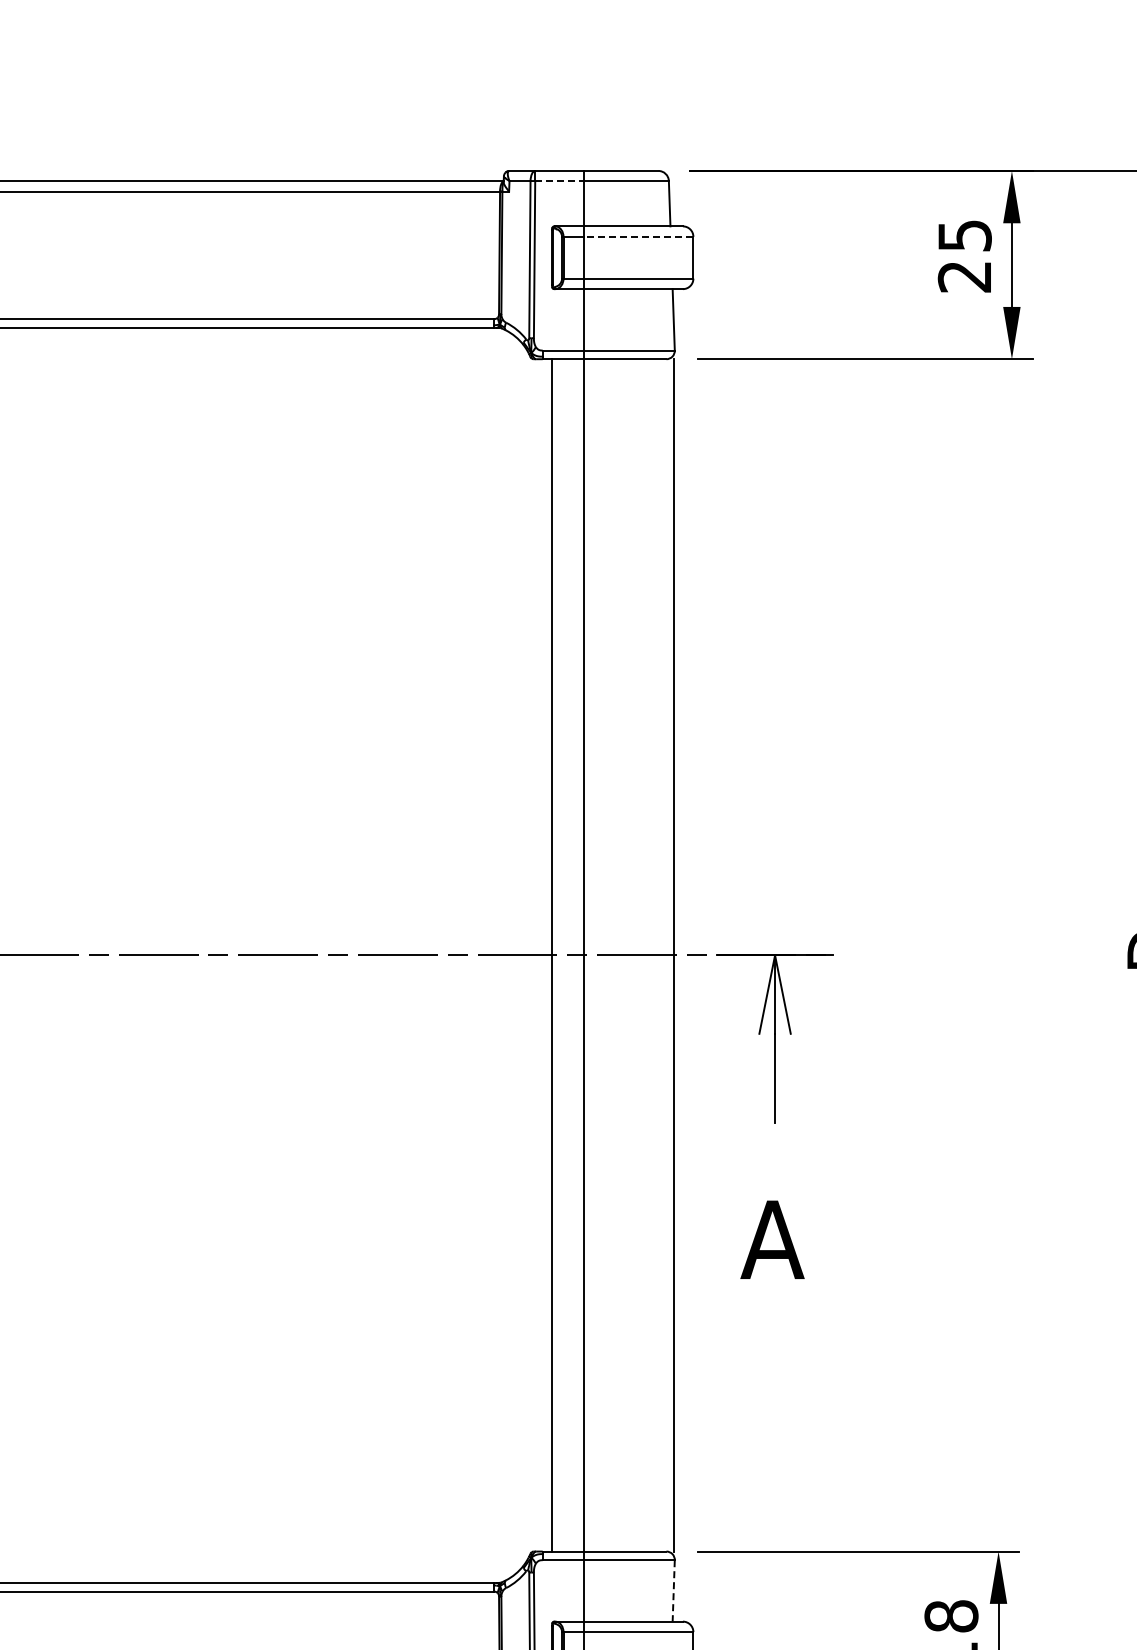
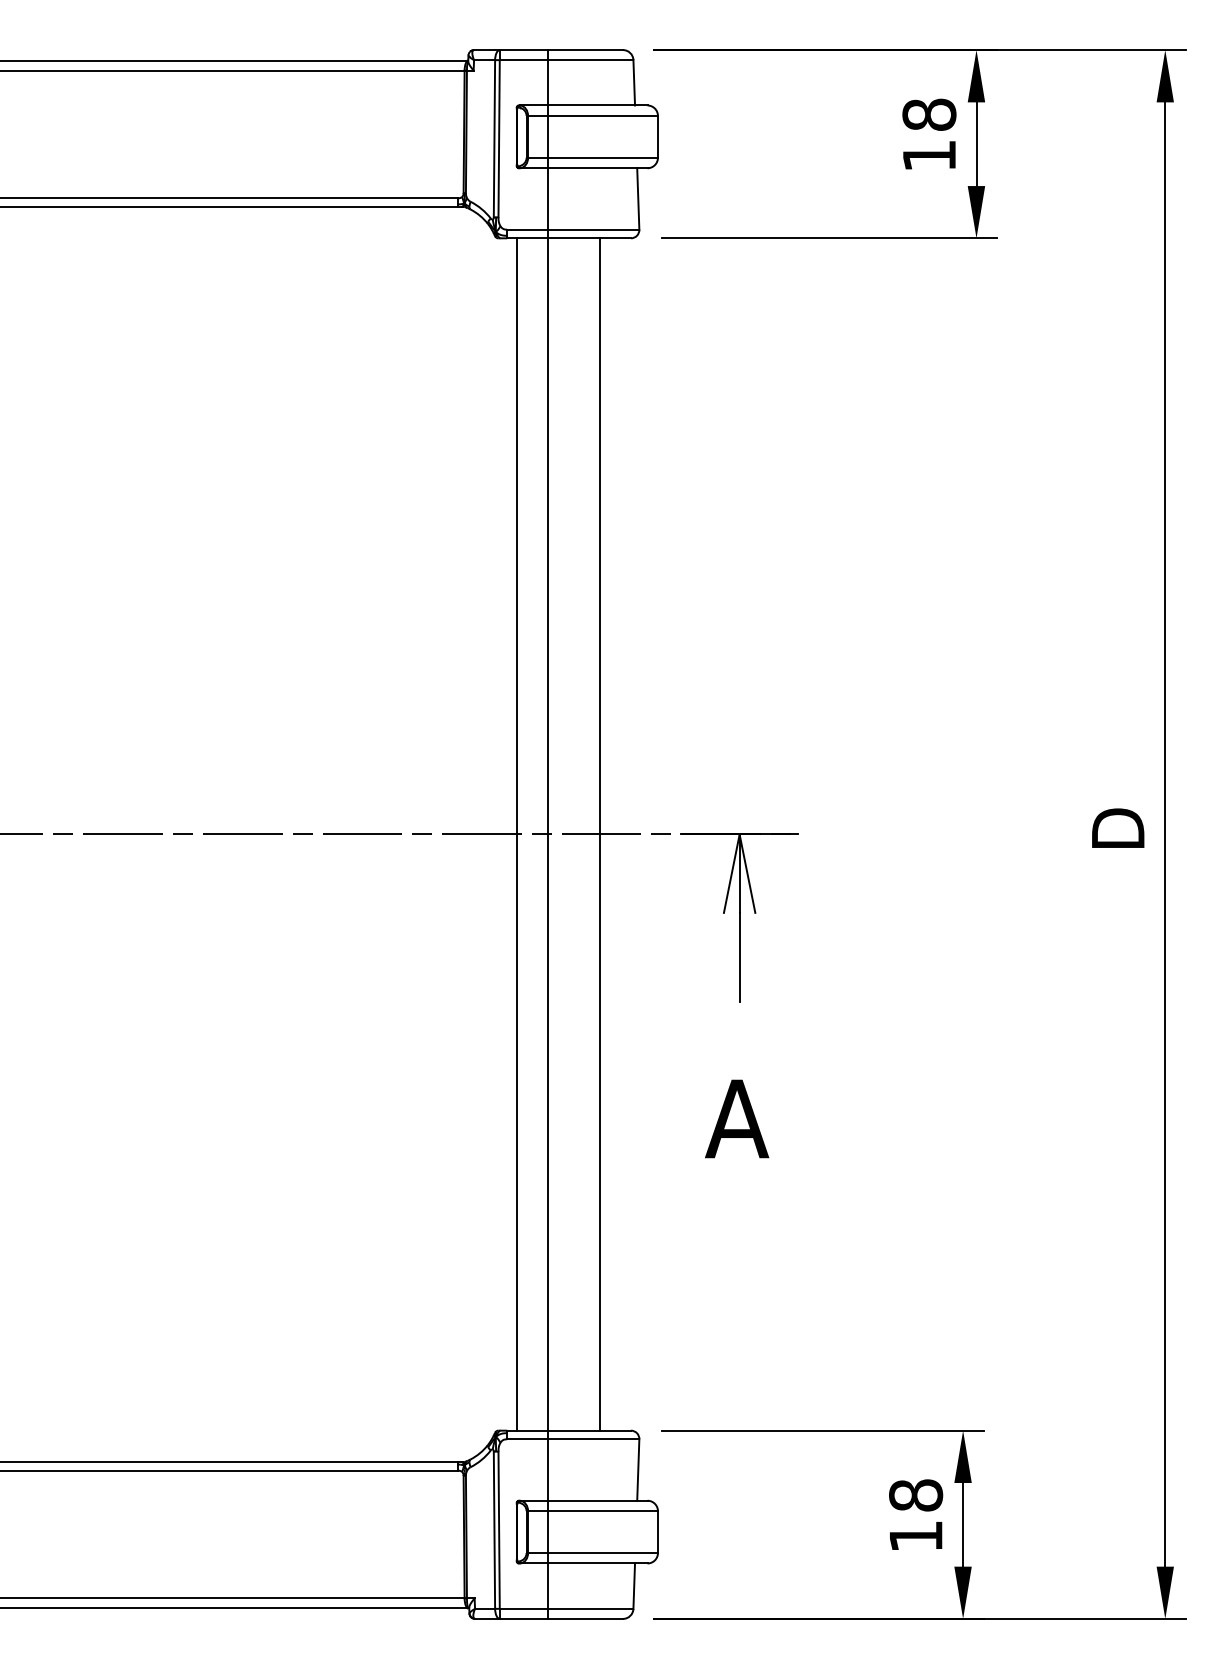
line: (559, 181) -> (524, 60), dashed -> solid
line: (638, 236) -> (603, 115), dashed -> solid
text: (964, 255) -> (929, 134), 25 -> 18
line: (673, 955) -> (600, 834), moved
line: (673, 1591) -> (638, 1470), dashed -> solid

